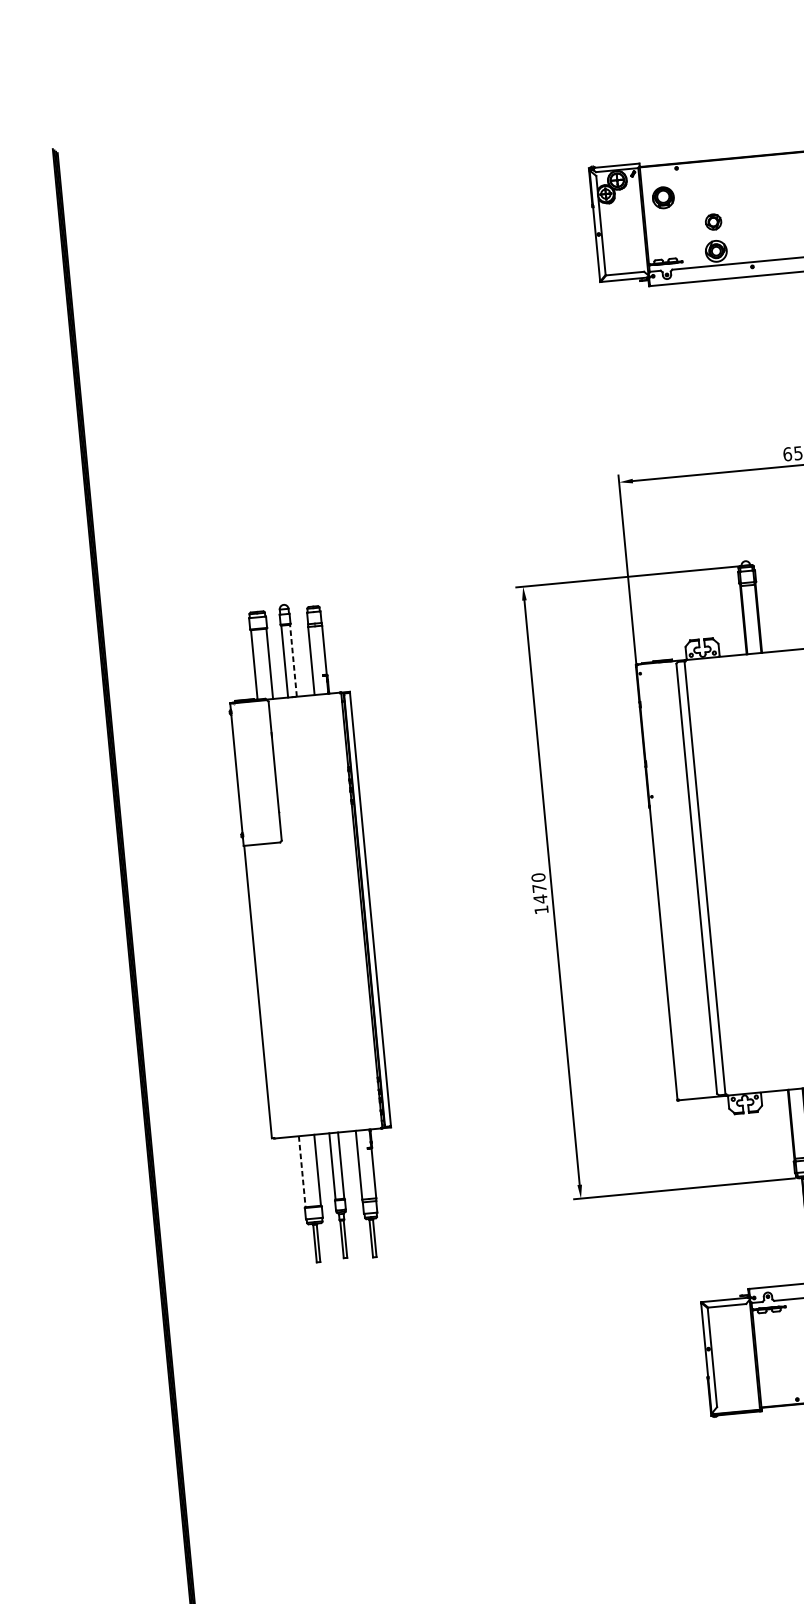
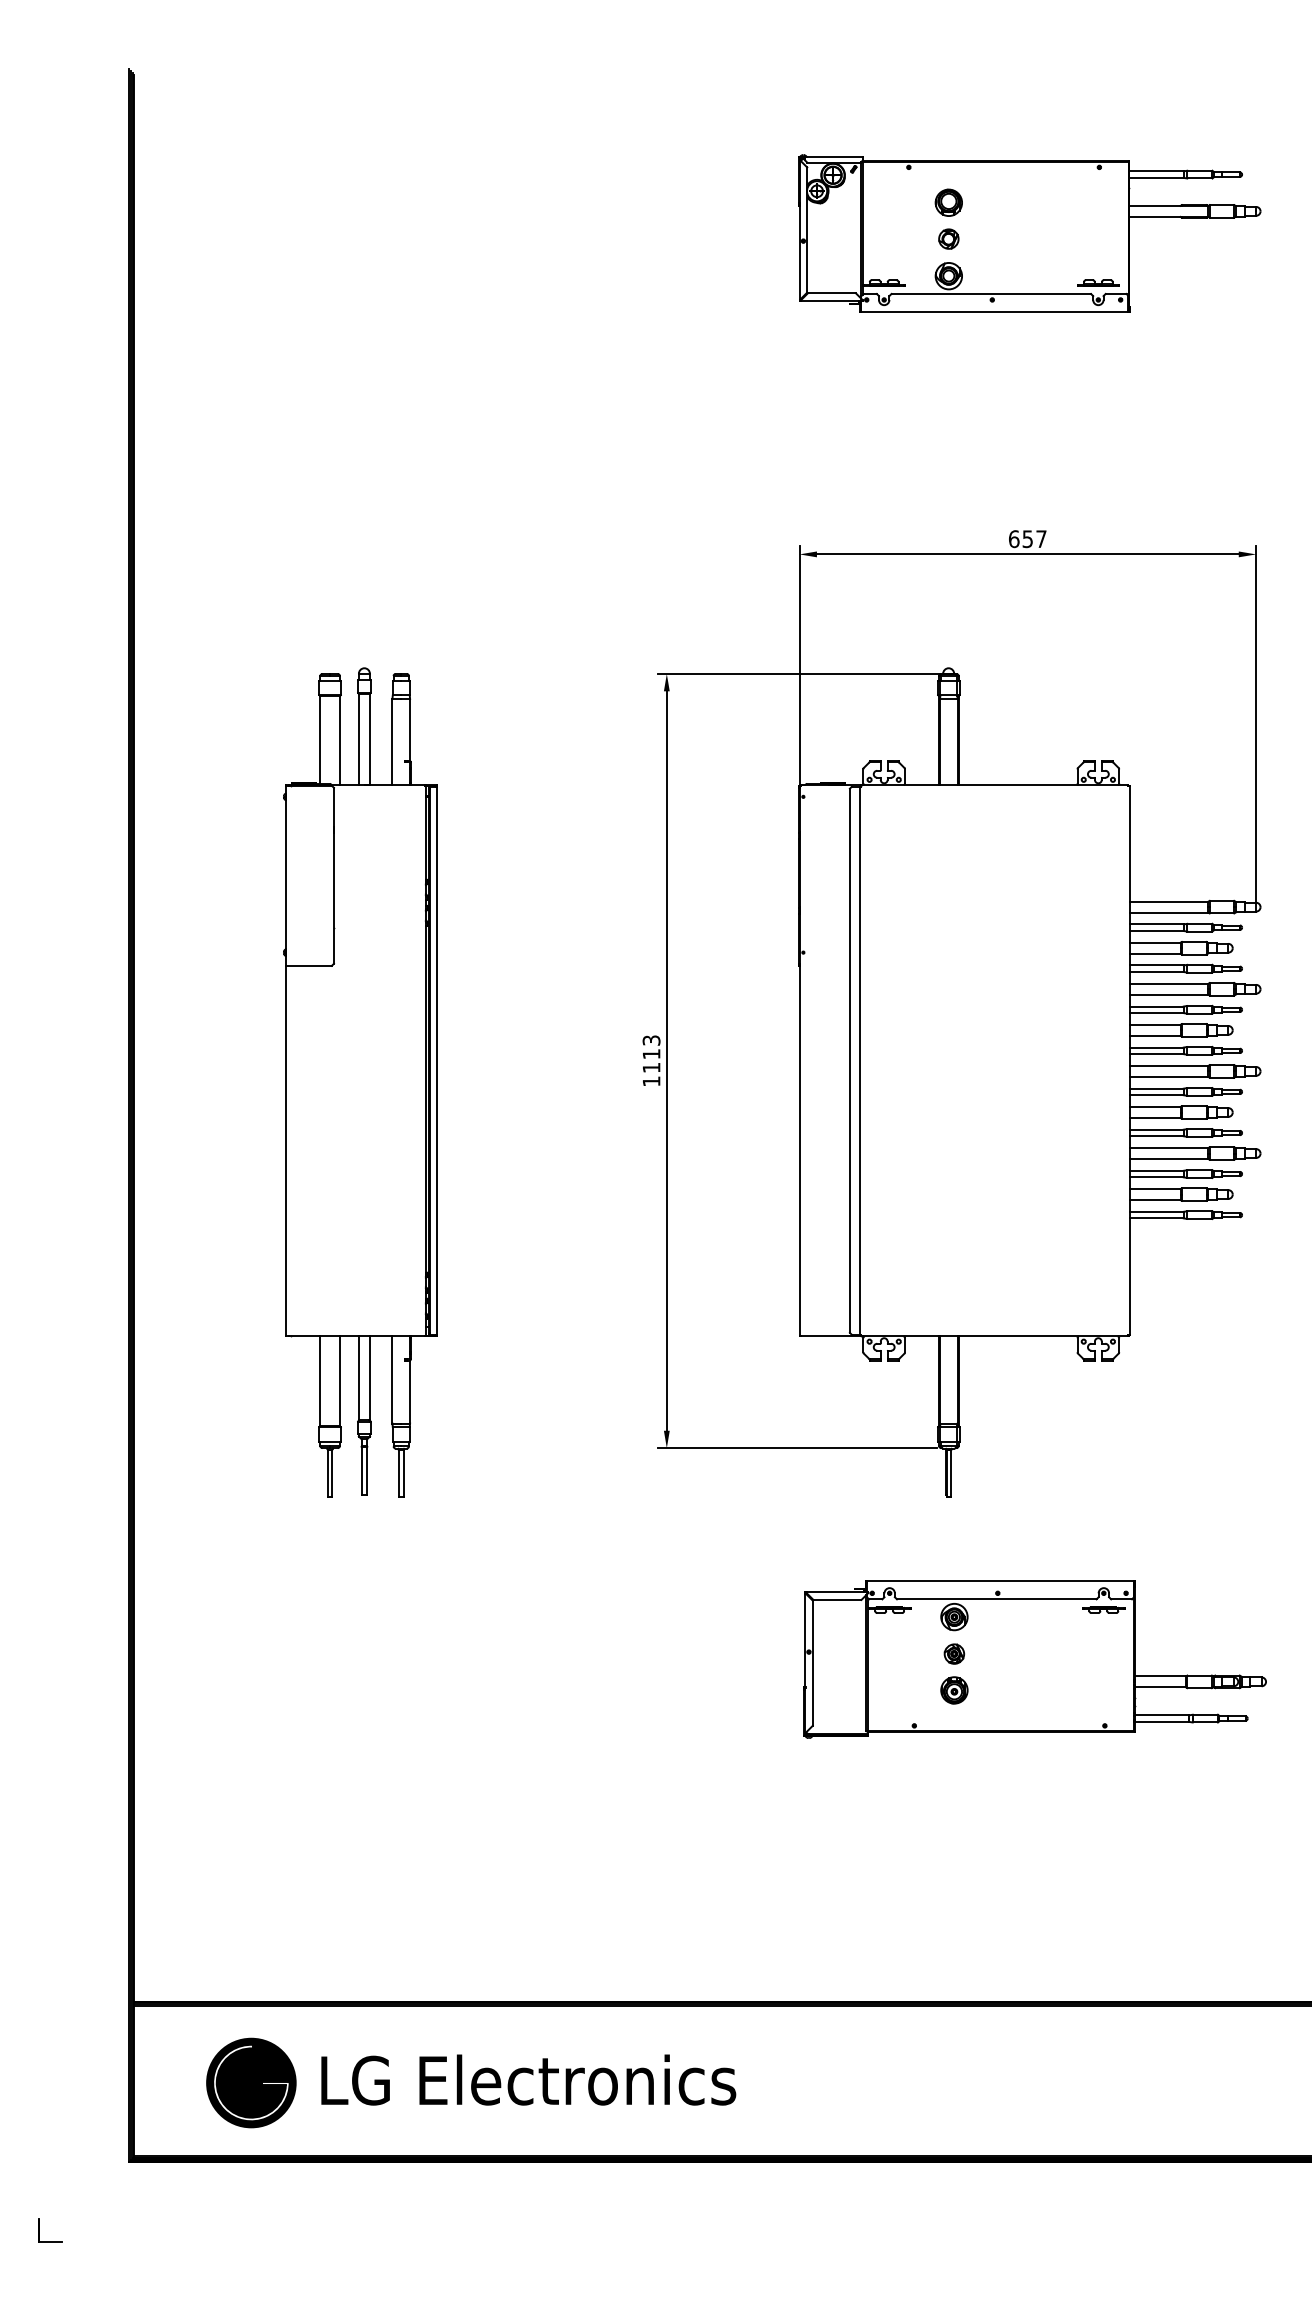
part: (663, 197) -> (948, 202), moved
line: (293, 660) -> (369, 739), dashed -> solid
text: (539, 888) -> (651, 1054), 1470 -> 1113
line: (302, 1171) -> (320, 1381), dashed -> solid

